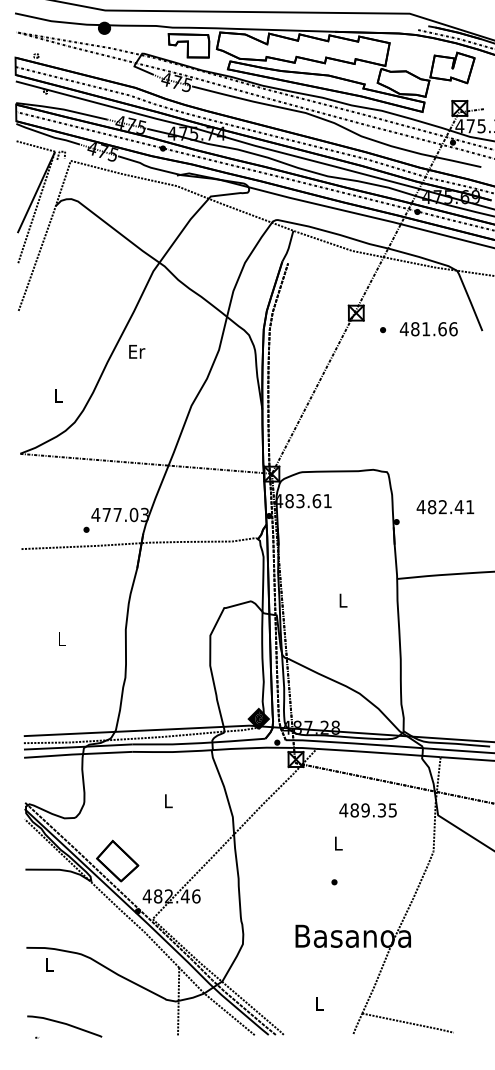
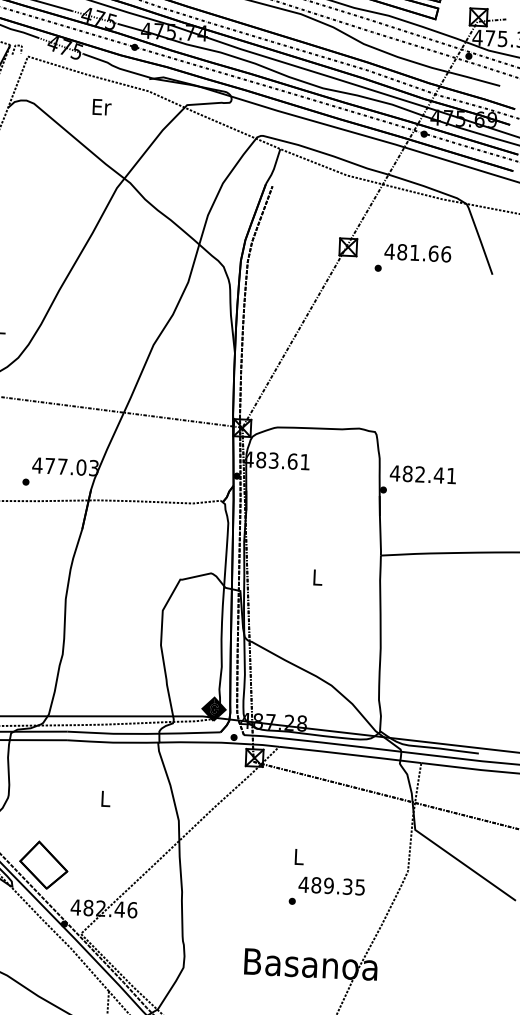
text: (428, 329) -> (417, 253), moved
text: (137, 351) -> (102, 106), moved
text: (445, 507) -> (423, 475), moved
text: (367, 810) -> (331, 886), moved

